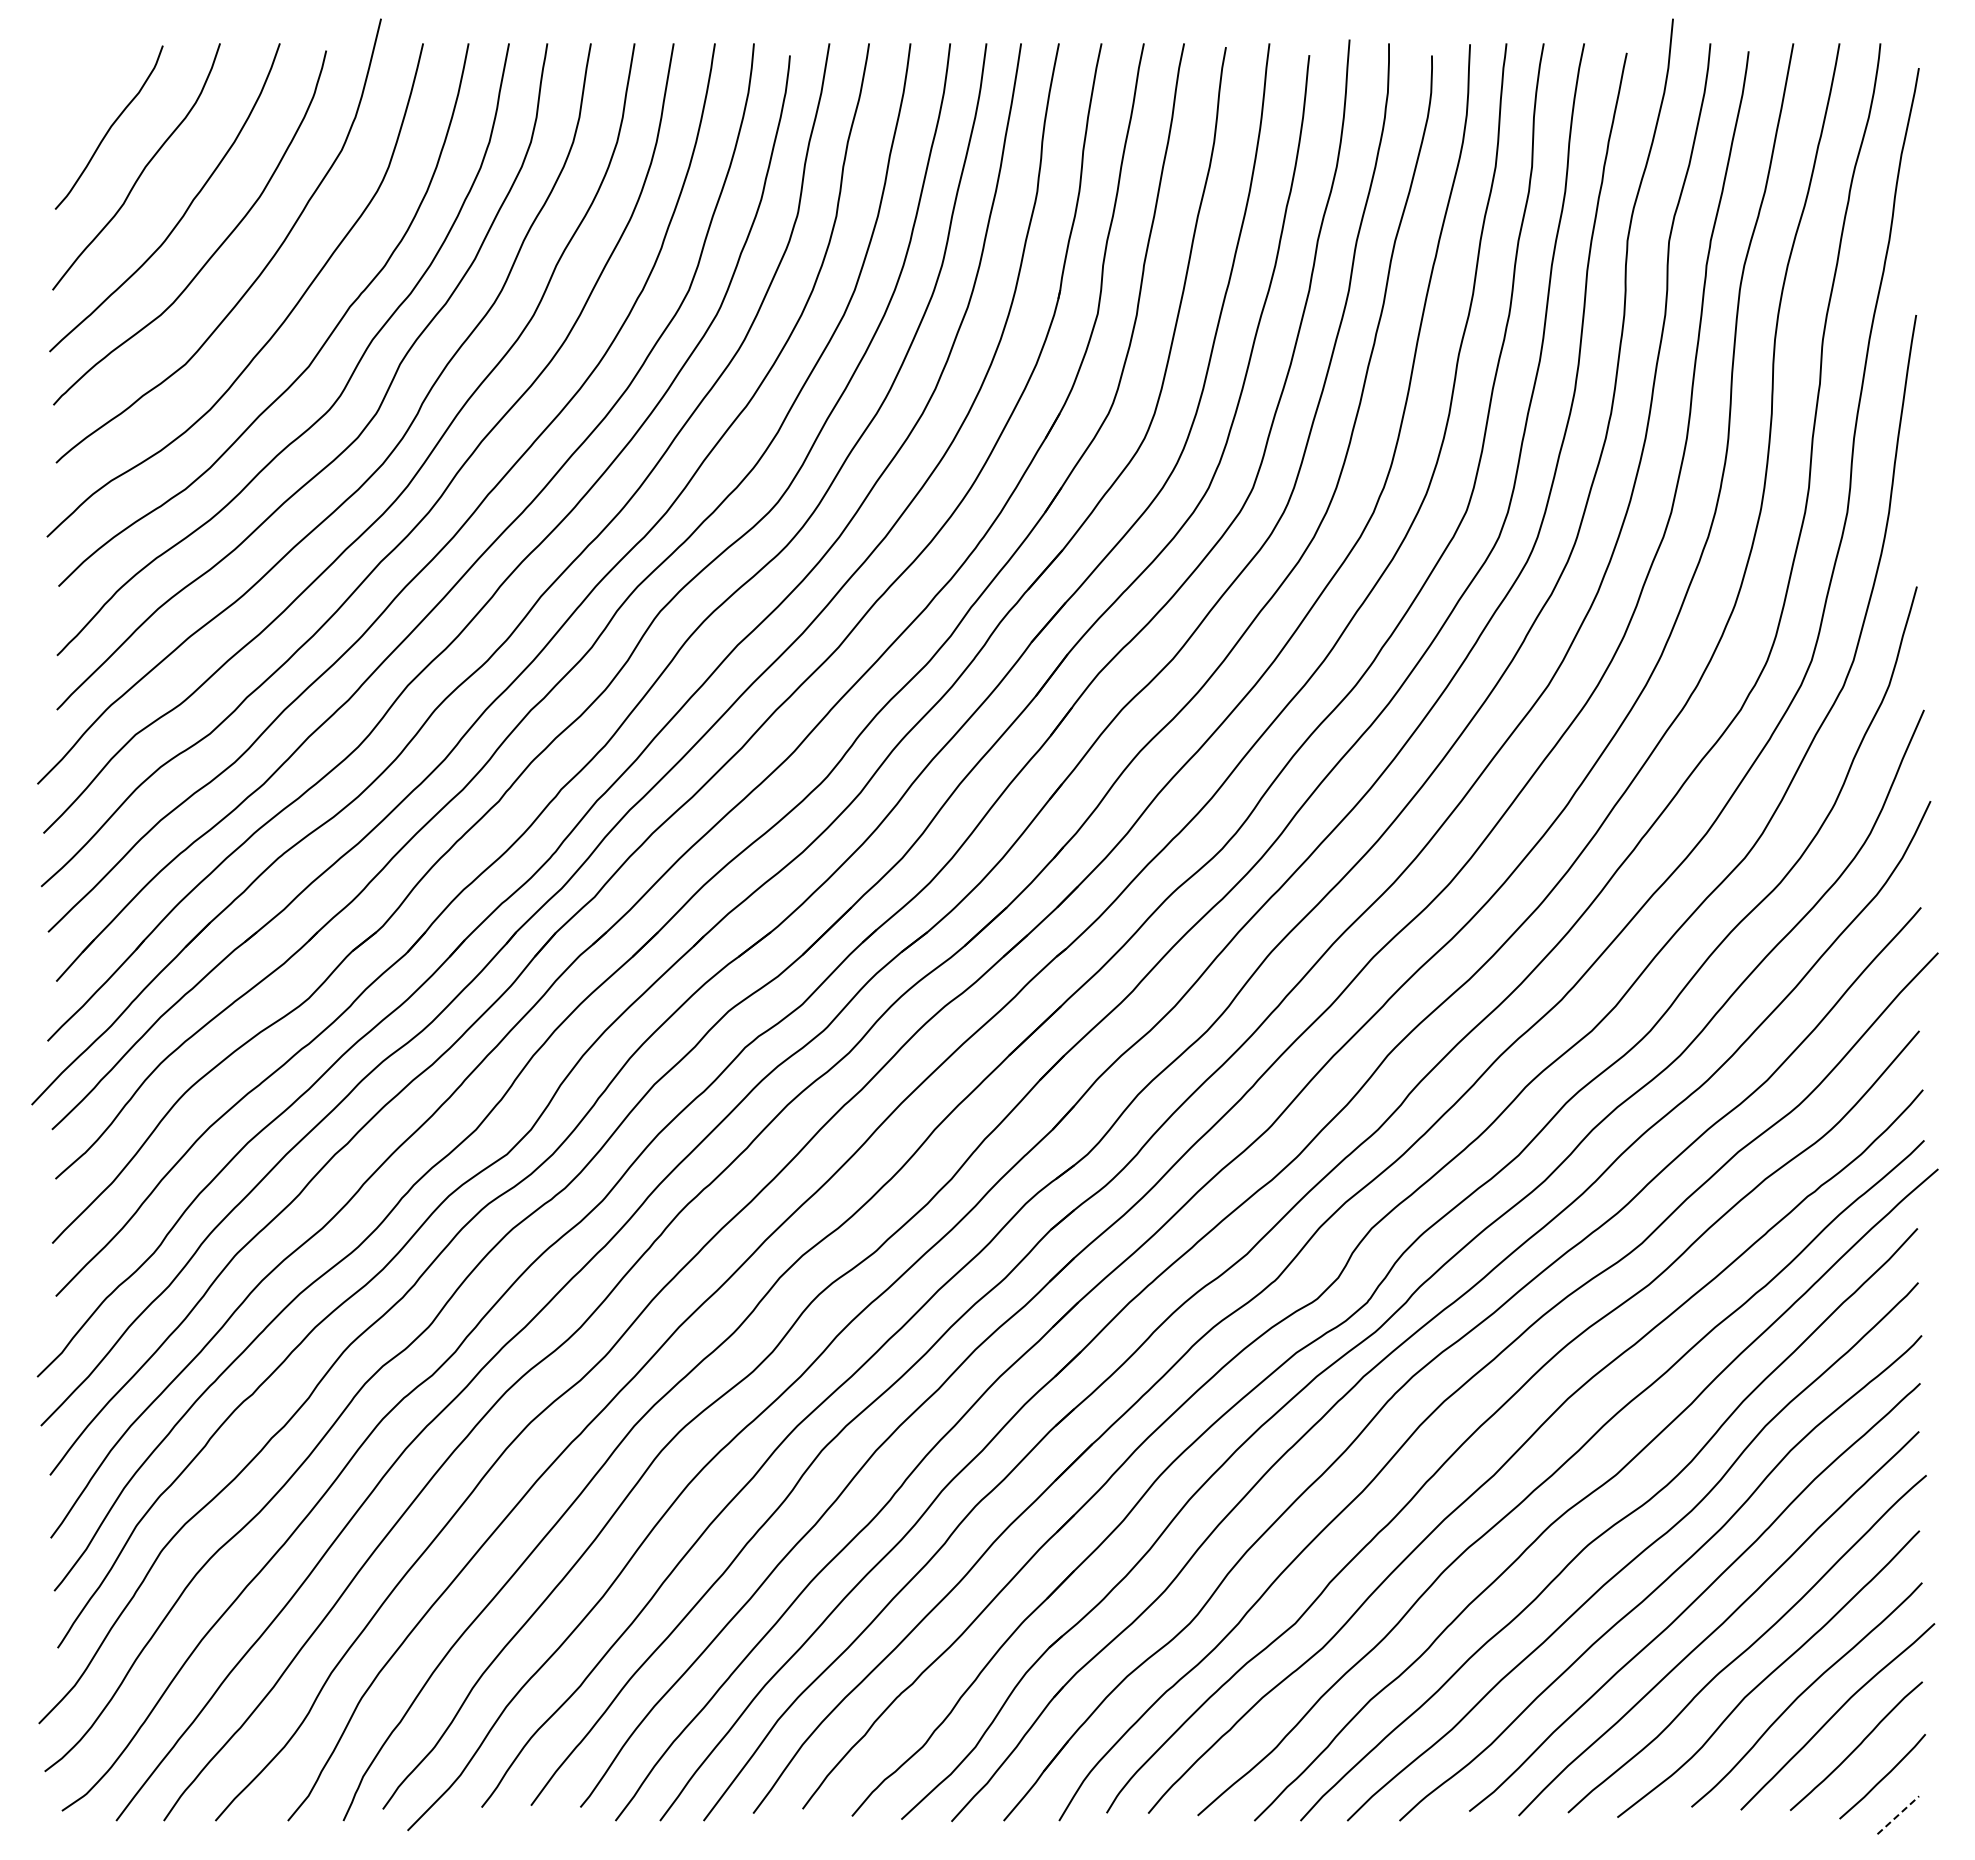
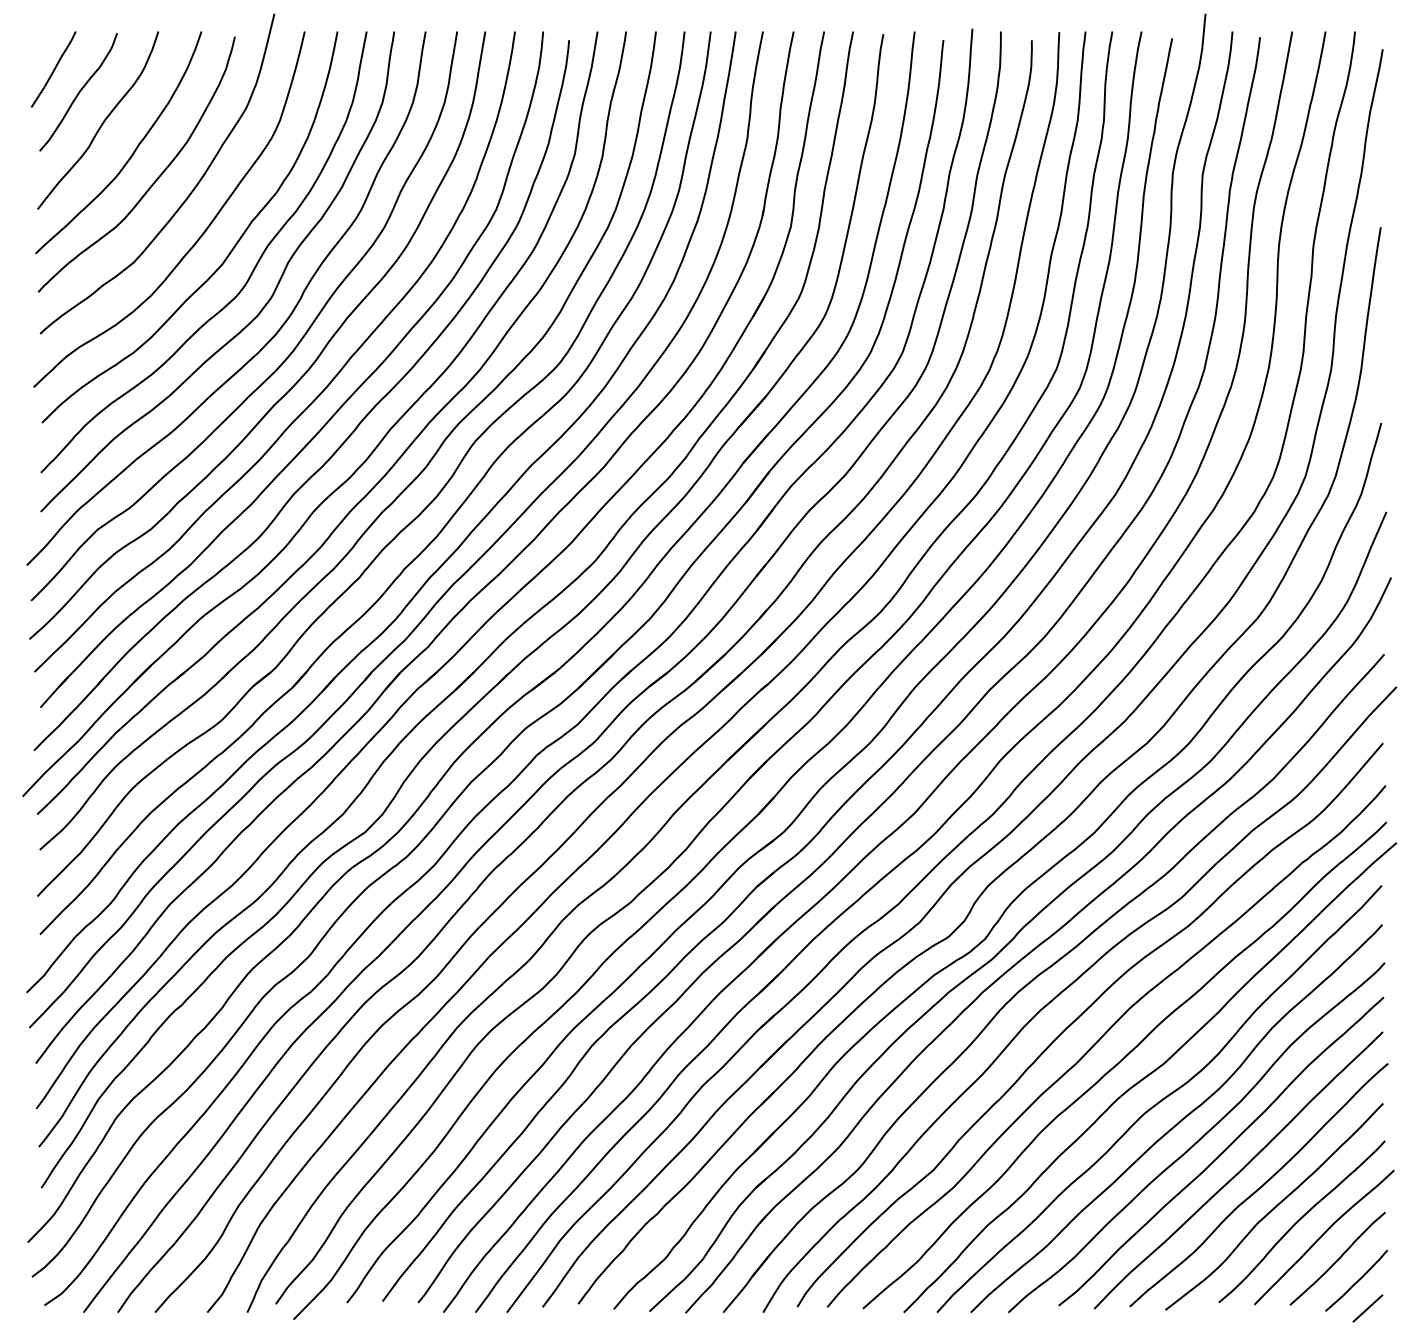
curve: (75, 95) -> (54, 69), added
line: (1898, 1814) -> (1368, 1307), dashed -> solid

